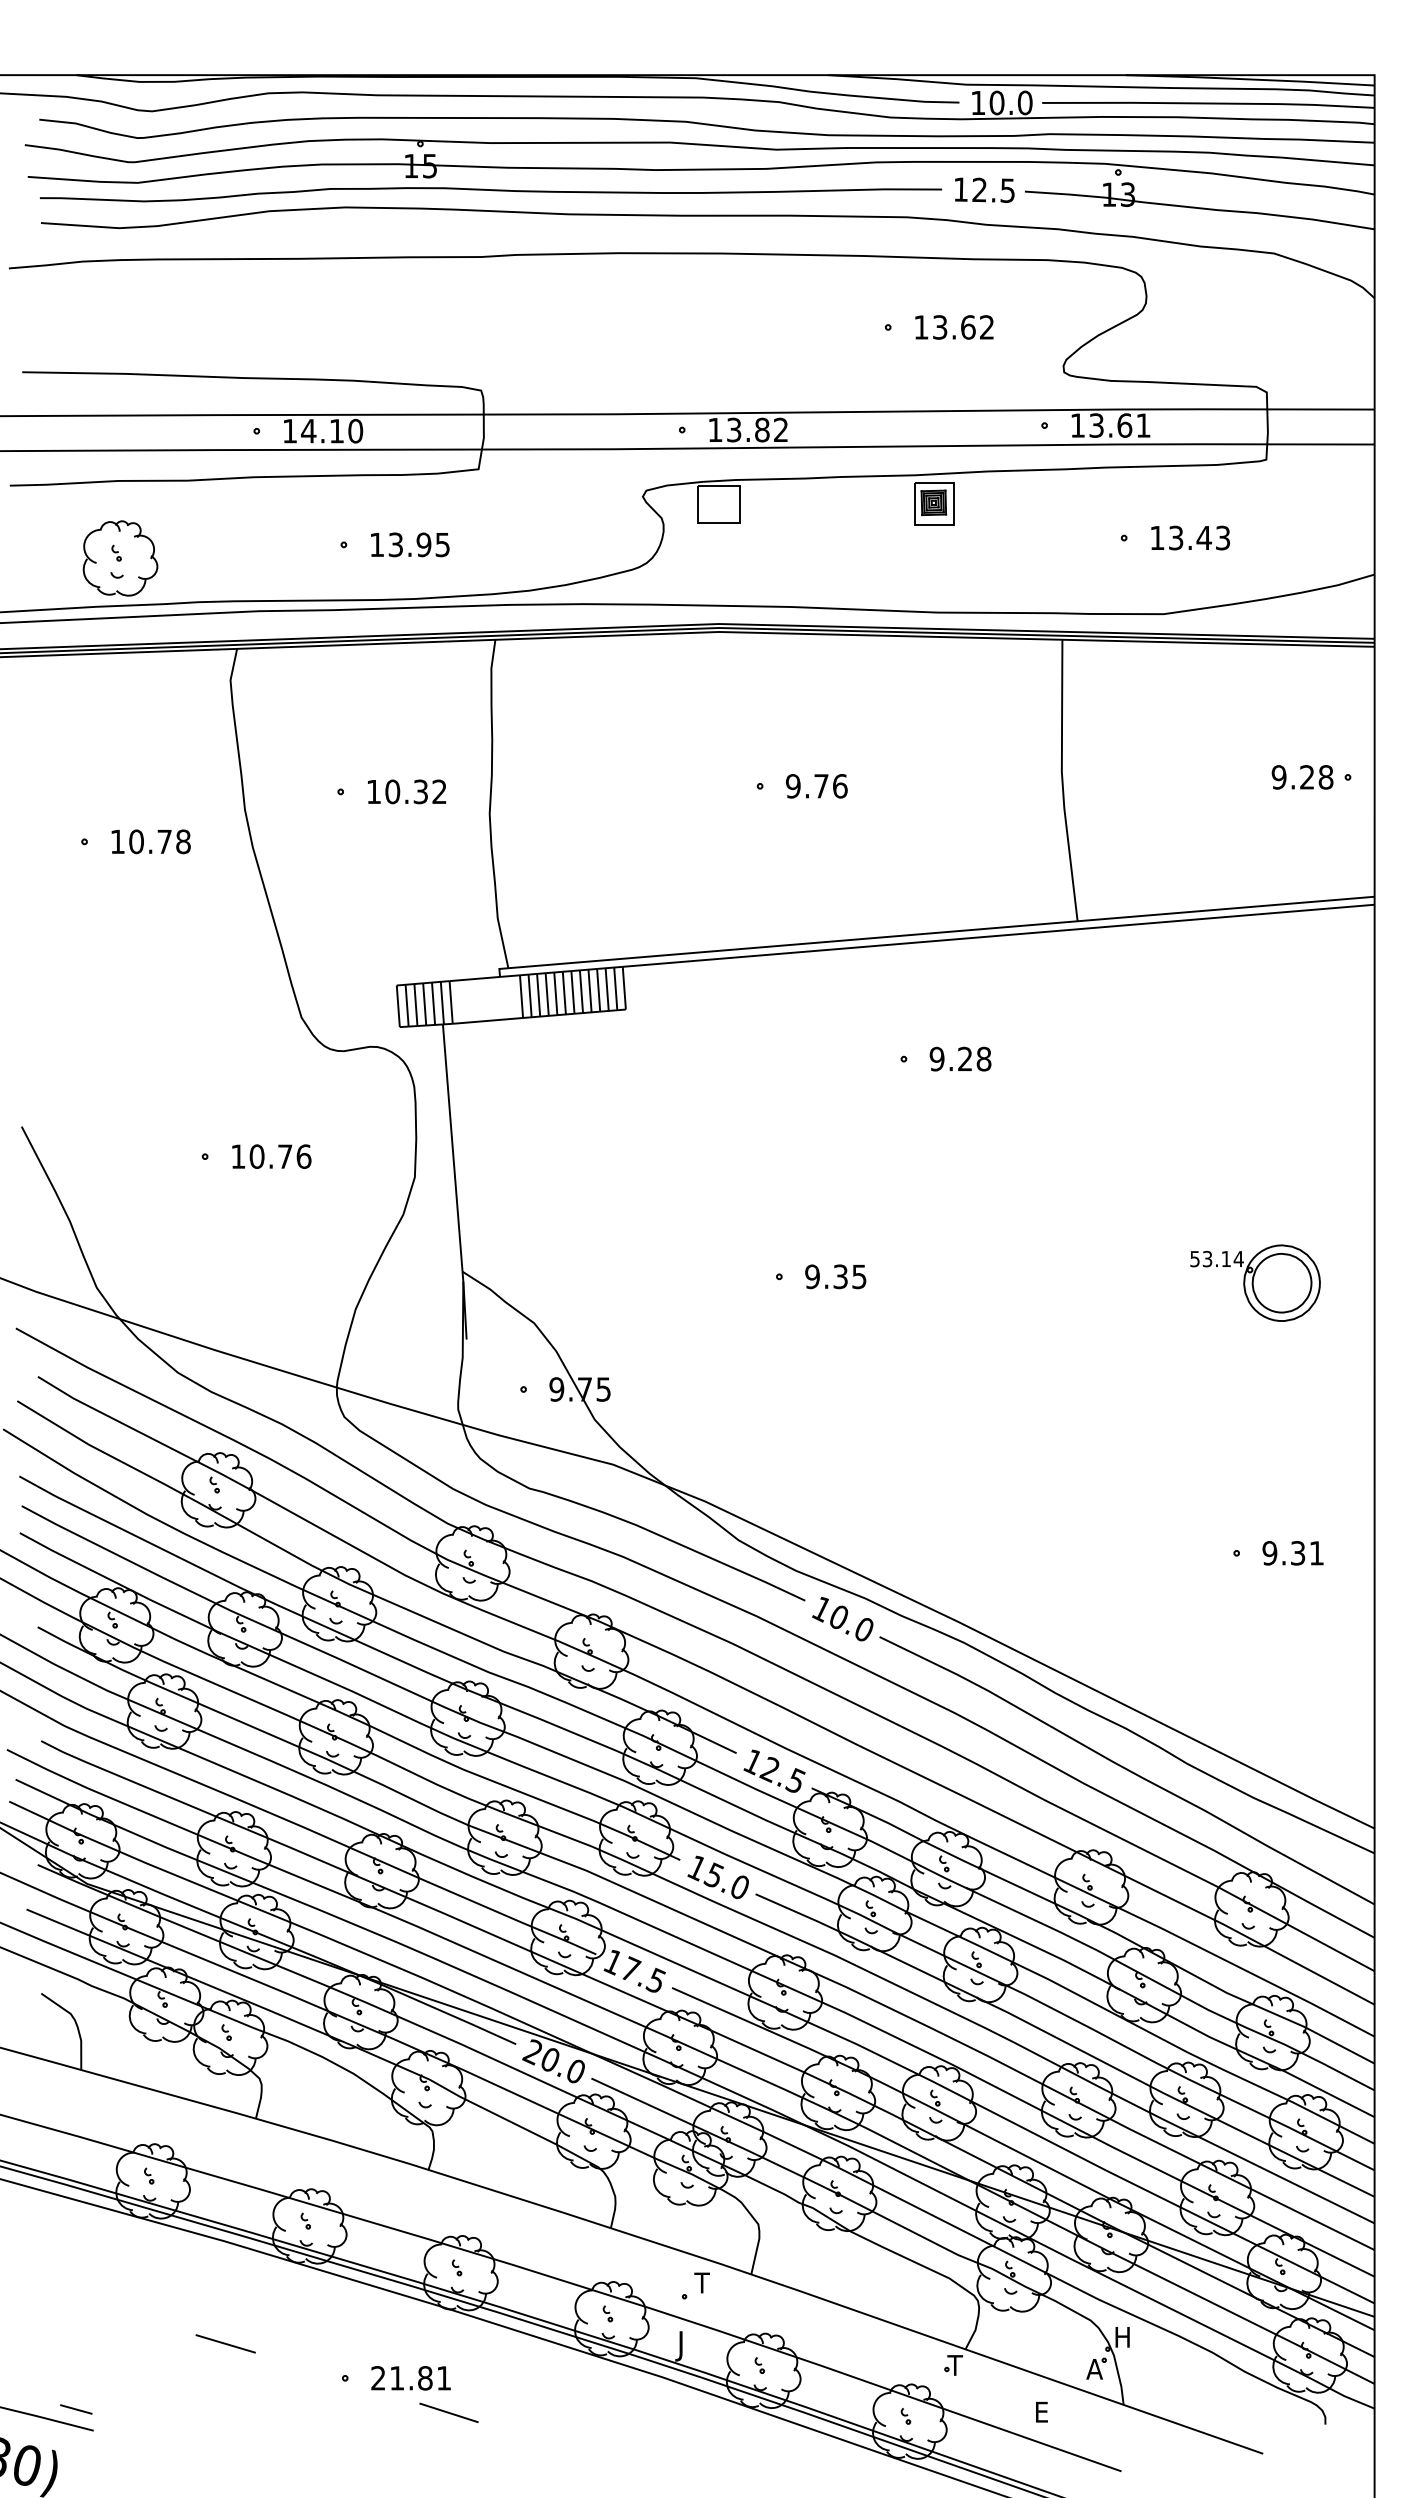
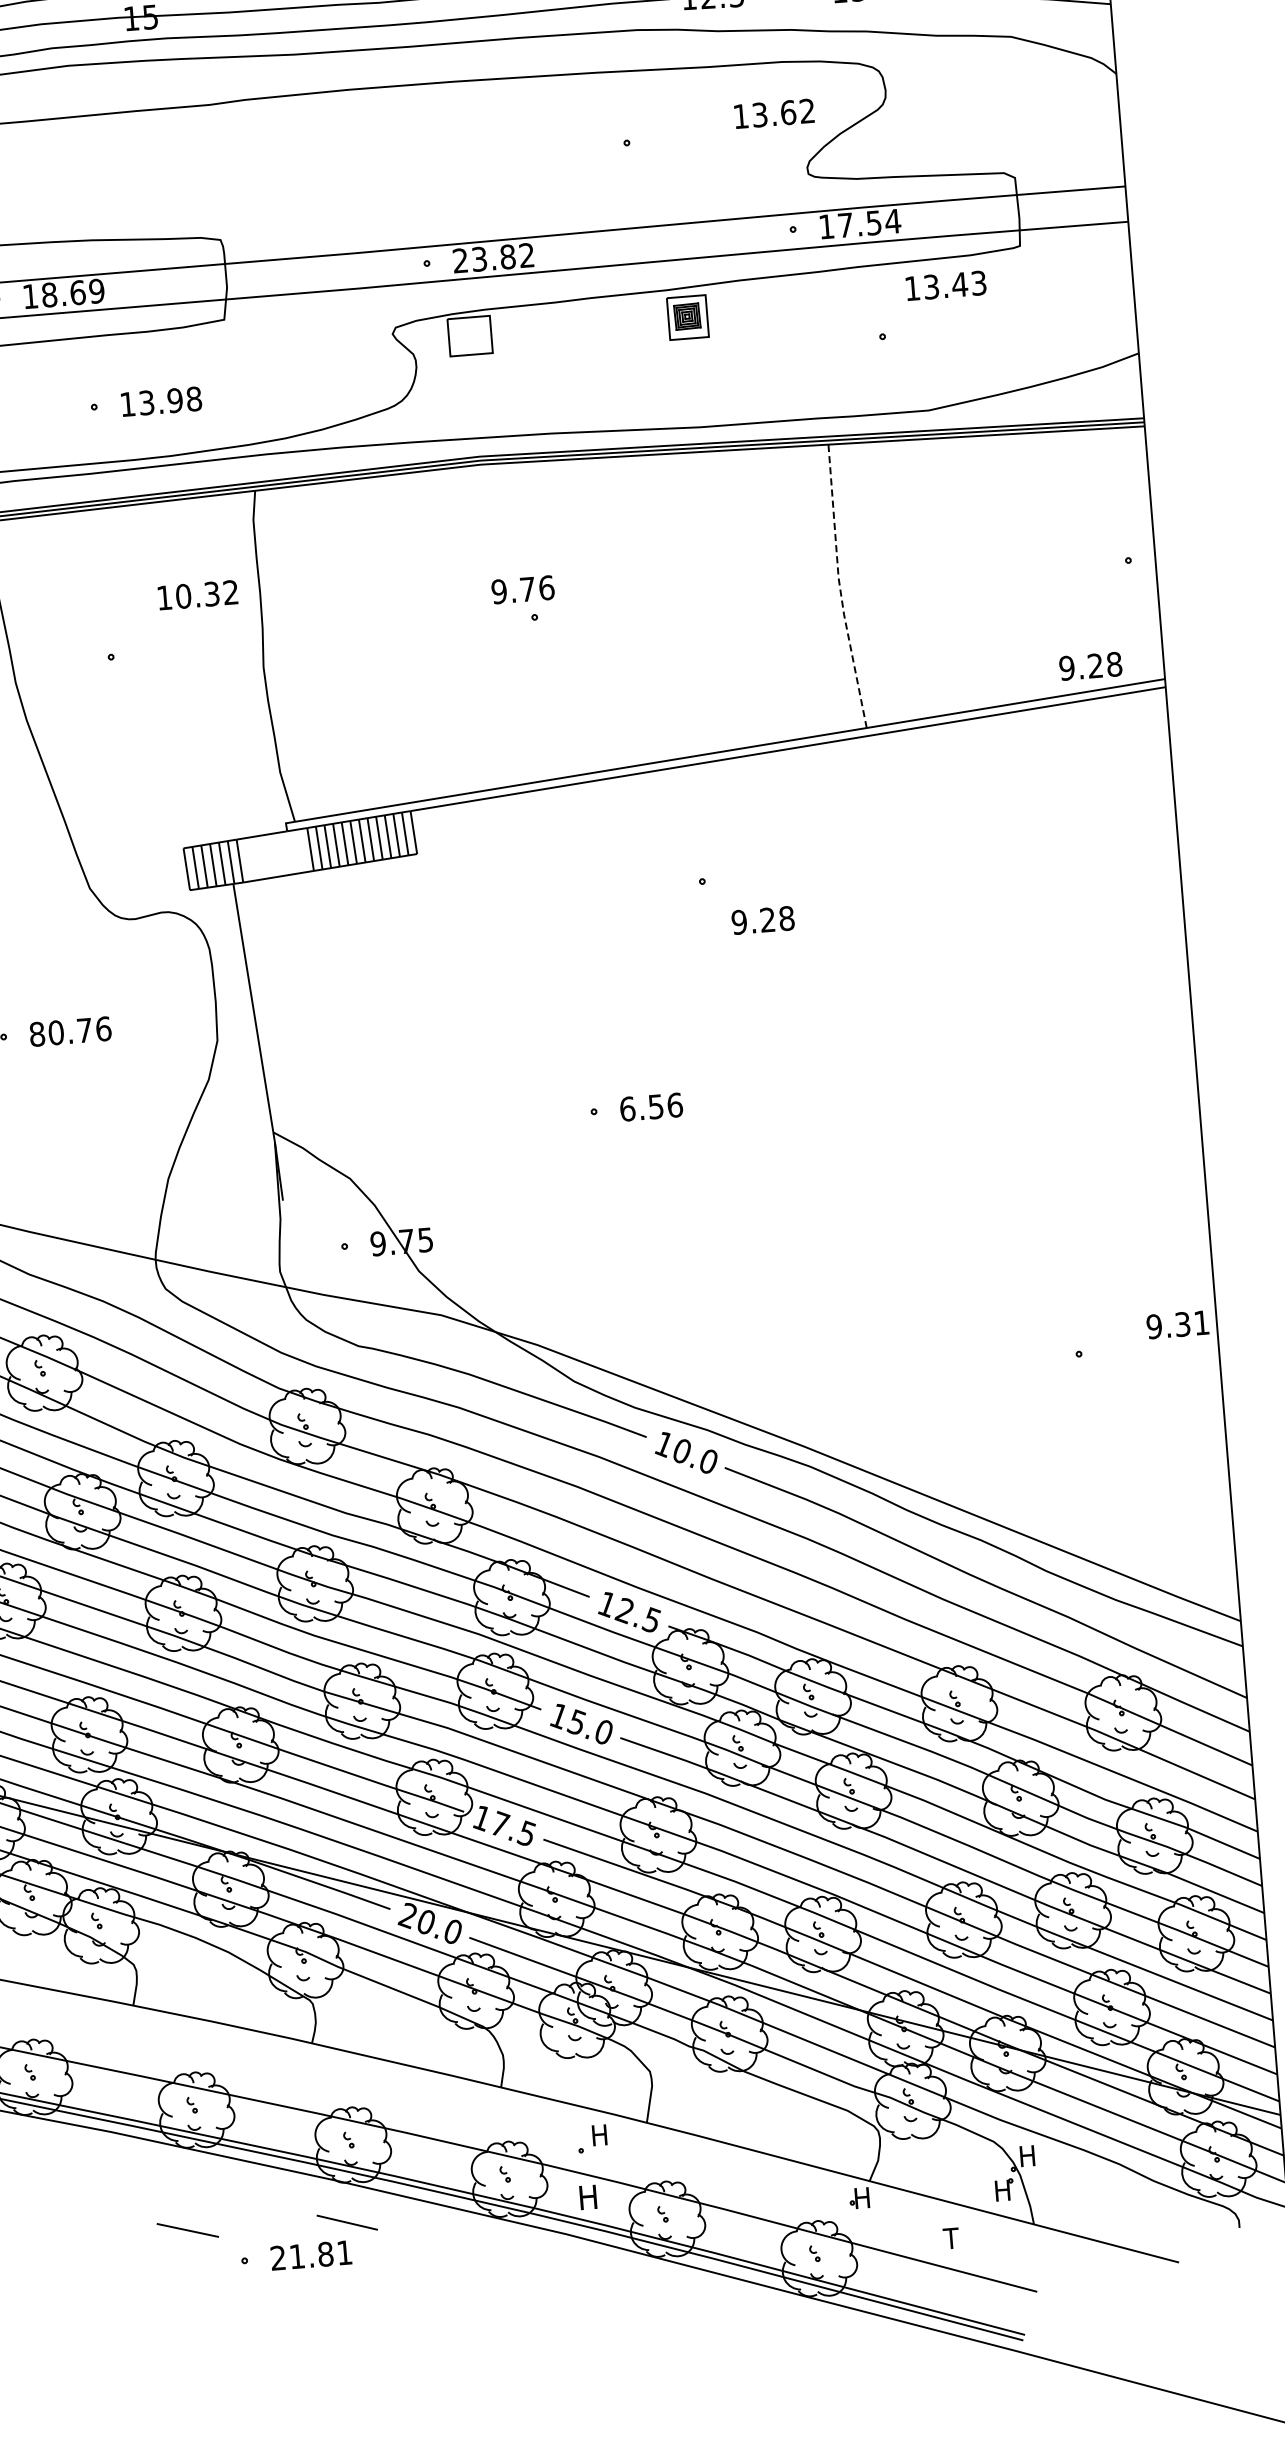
text: (954, 327) -> (774, 113), moved
text: (1120, 425) -> (869, 223), 13.61 -> 17.54
text: (715, 429) -> (460, 260), 13.82 -> 23.82
text: (332, 430) -> (73, 292), 14.10 -> 18.69
text: (1190, 537) -> (946, 285), moved
text: (442, 544) -> (193, 398), 13.95 -> 13.98
text: (1302, 777) -> (1090, 666), moved
line: (1062, 780) -> (840, 586), solid -> dashed
text: (816, 786) -> (522, 590), moved
text: (407, 791) -> (198, 594), moved
text: (960, 1058) -> (762, 919), moved
text: (238, 1156) -> (37, 1034), 10.76 -> 80.76
text: (835, 1276) -> (650, 1106), 9.35 -> 6.56
part: (1255, 1282) -> (1076, 1078), removed
text: (1292, 1553) -> (1177, 1325), moved
text: (702, 2282) -> (598, 2134), T -> H
line: (225, 2343) -> (187, 2230), moved
text: (685, 2346) -> (586, 2201), J -> H
text: (955, 2365) -> (860, 2198), T -> H
text: (1094, 2369) -> (1001, 2191), A -> H
text: (1041, 2411) -> (951, 2237), E -> T
line: (448, 2412) -> (346, 2222), moved

